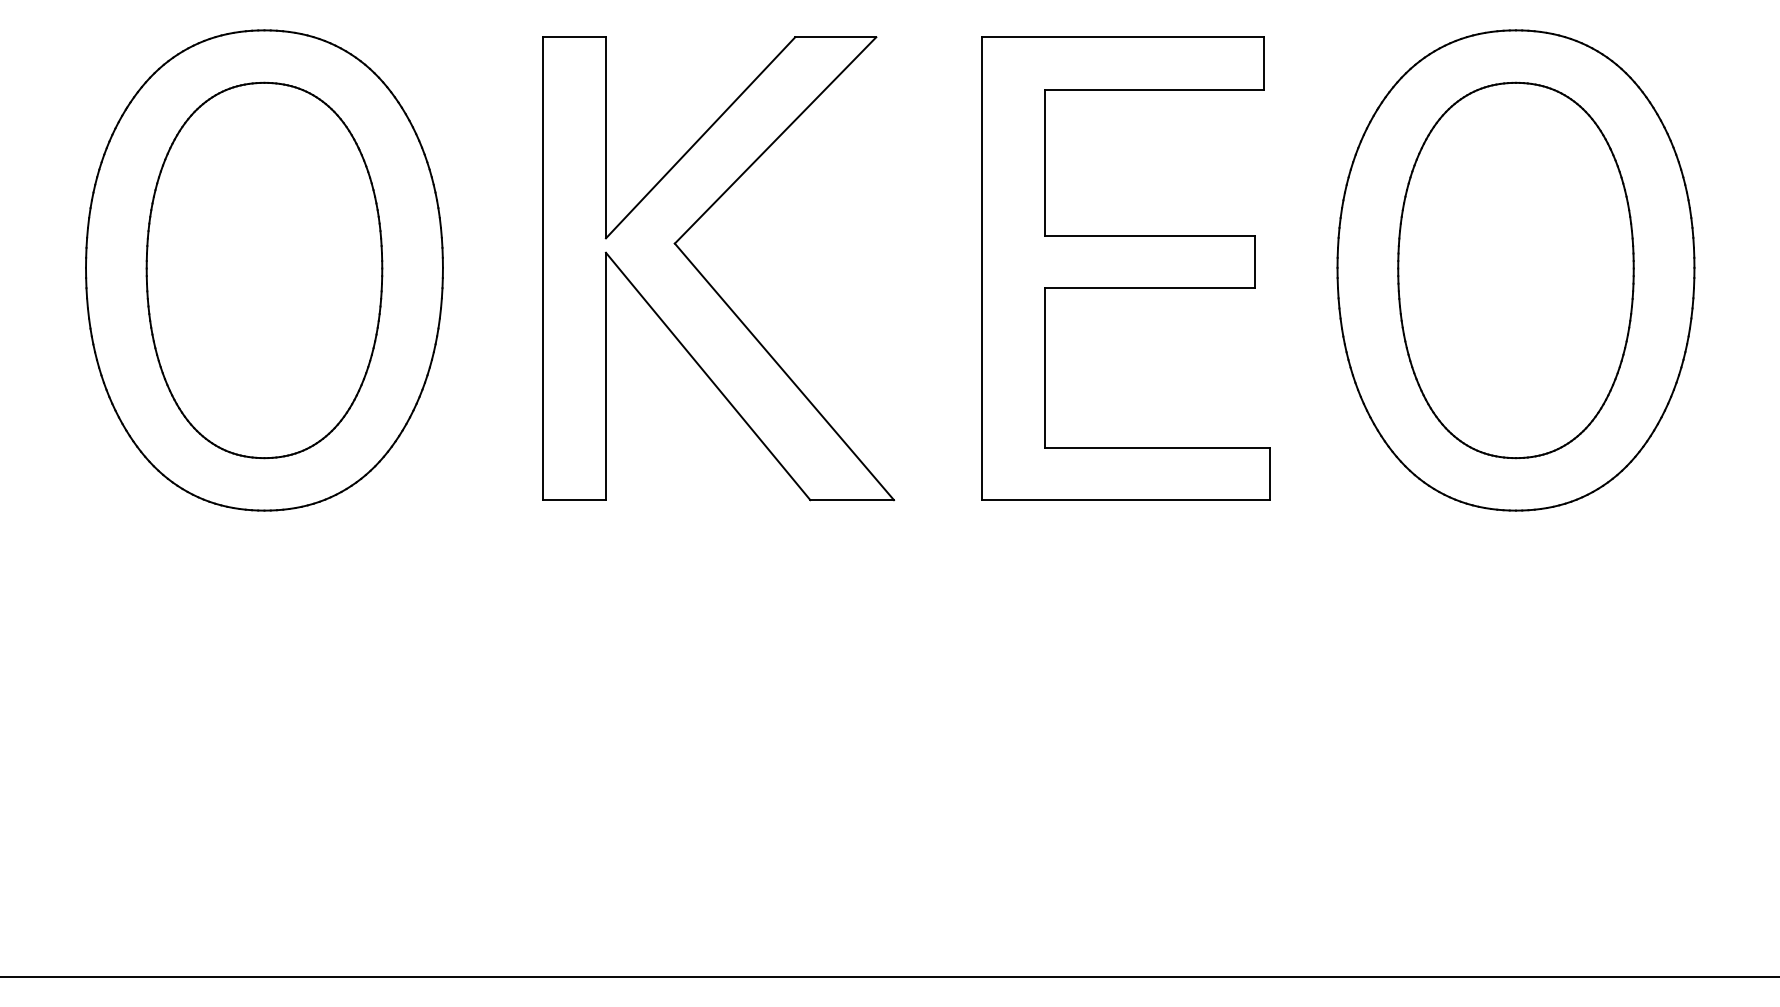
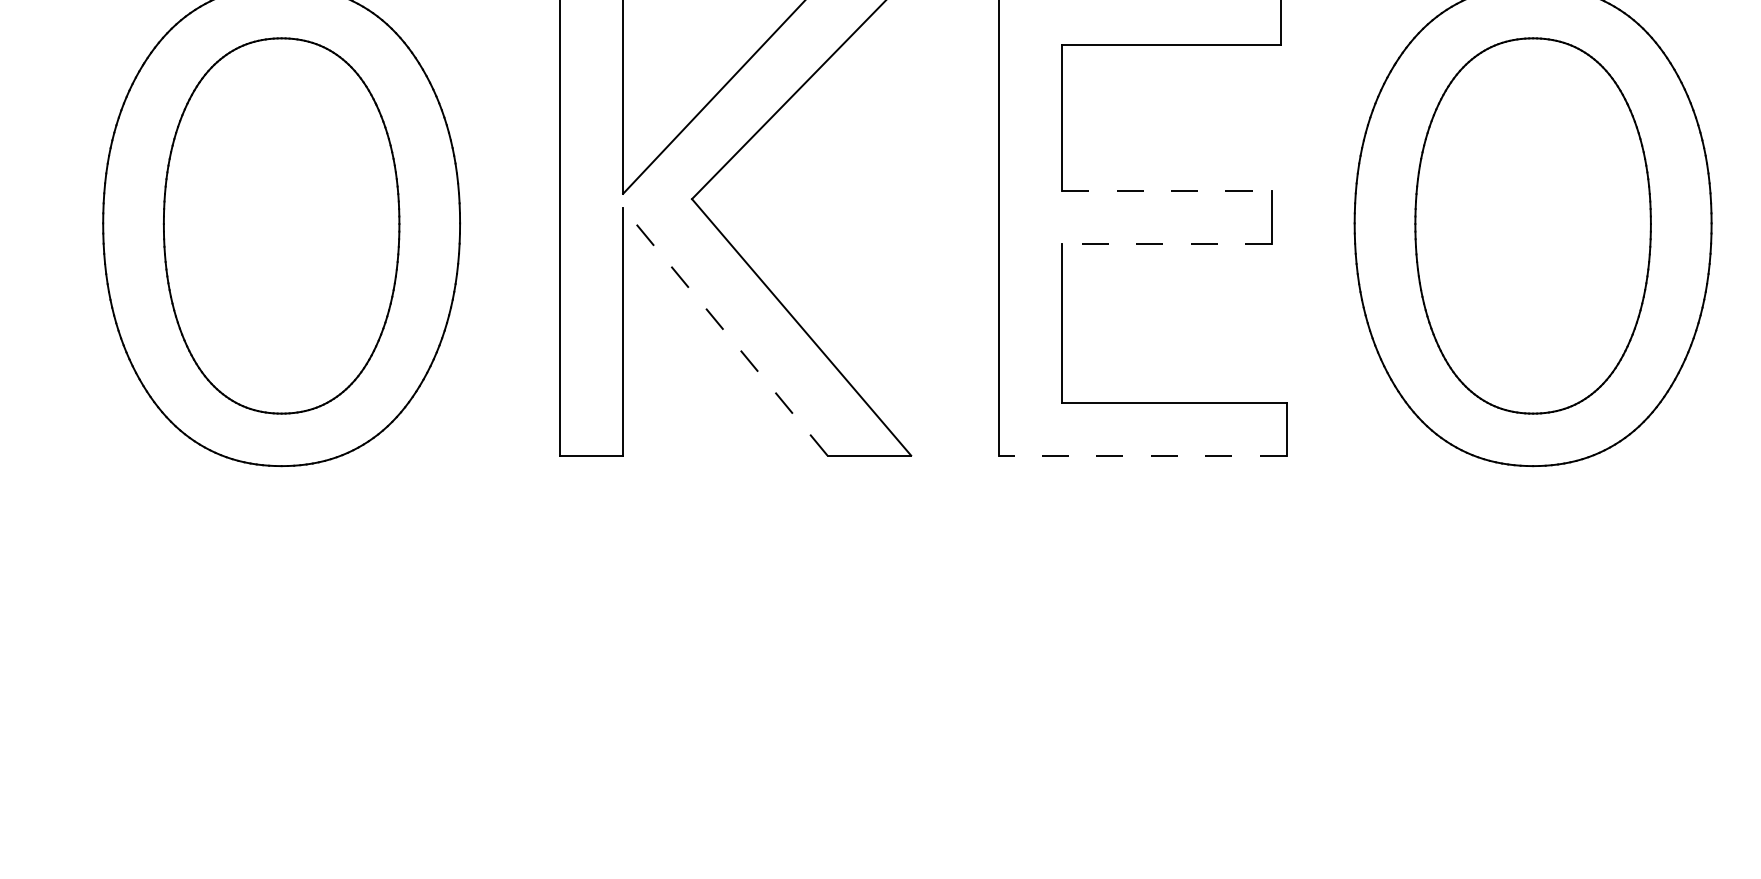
line: (1150, 235) -> (1167, 191), solid -> dashed
line: (1149, 288) -> (1166, 244), solid -> dashed
line: (707, 376) -> (724, 332), solid -> dashed
line: (1125, 500) -> (1142, 456), solid -> dashed

